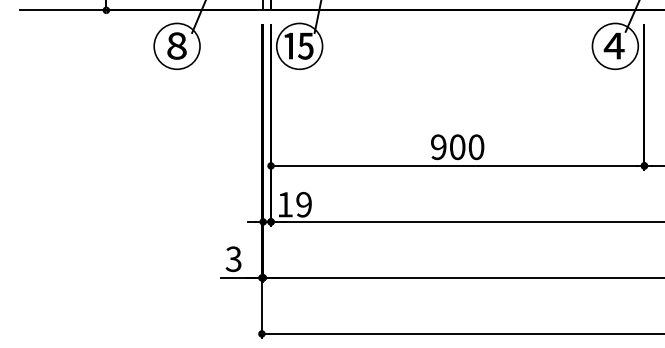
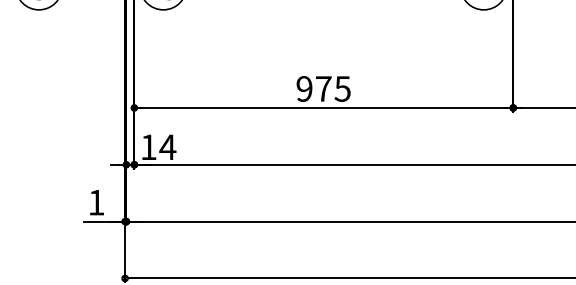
text: (467, 147) -> (333, 89), 900 -> 975
text: (303, 204) -> (167, 147), 19 -> 14
text: (233, 259) -> (96, 202), 3 -> 1

